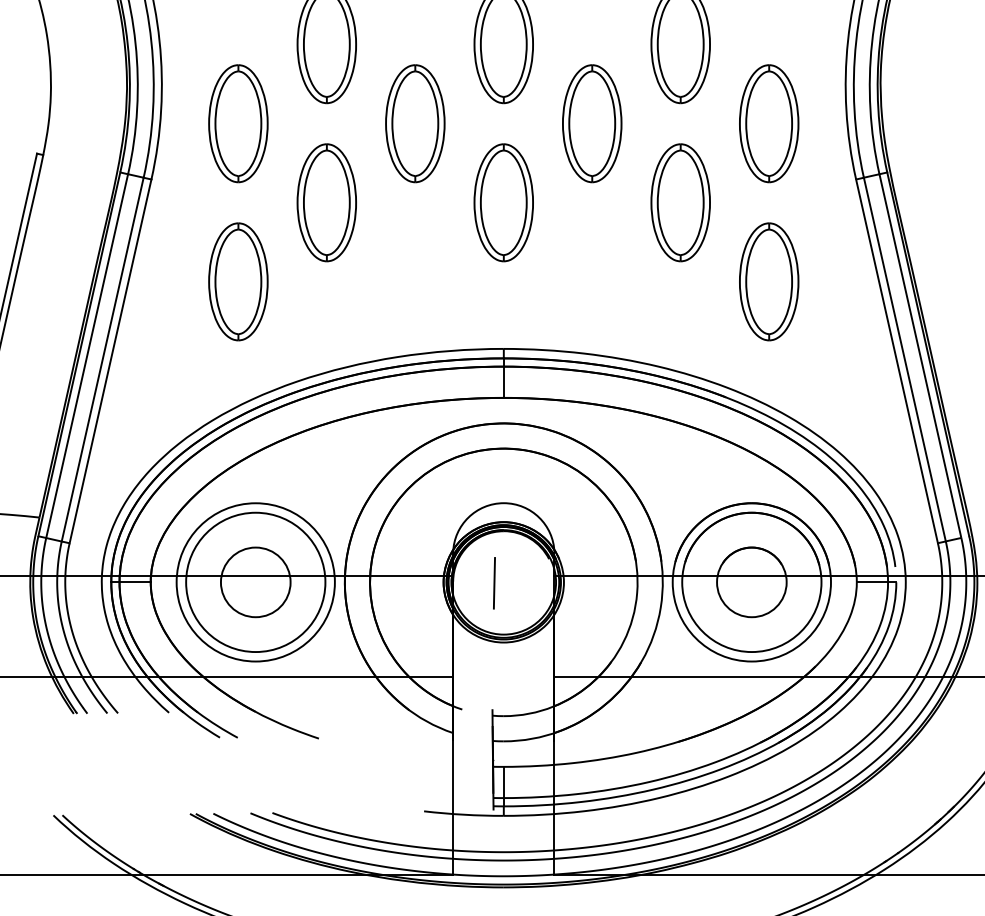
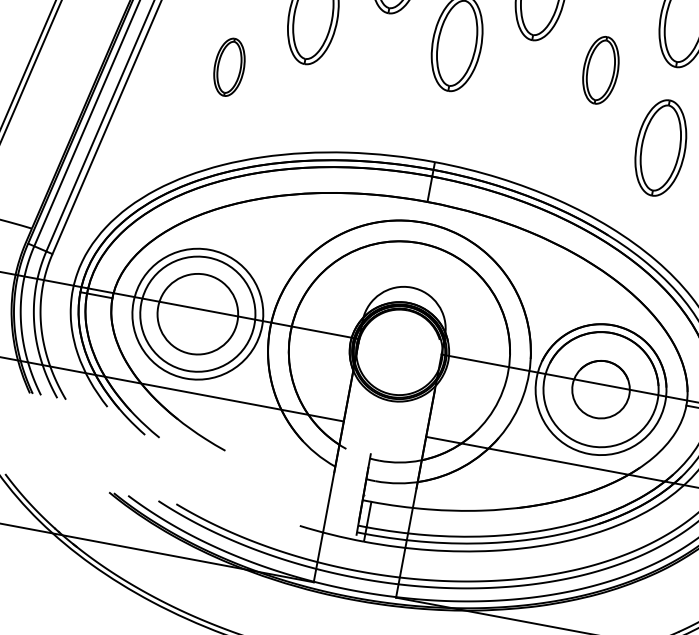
part: (680, 202) -> (600, 70), size x0.7
part: (238, 281) -> (229, 67), size x0.6
circle: (255, 582) -> (197, 314), size x1.4
line: (494, 583) -> (391, 351), removed

